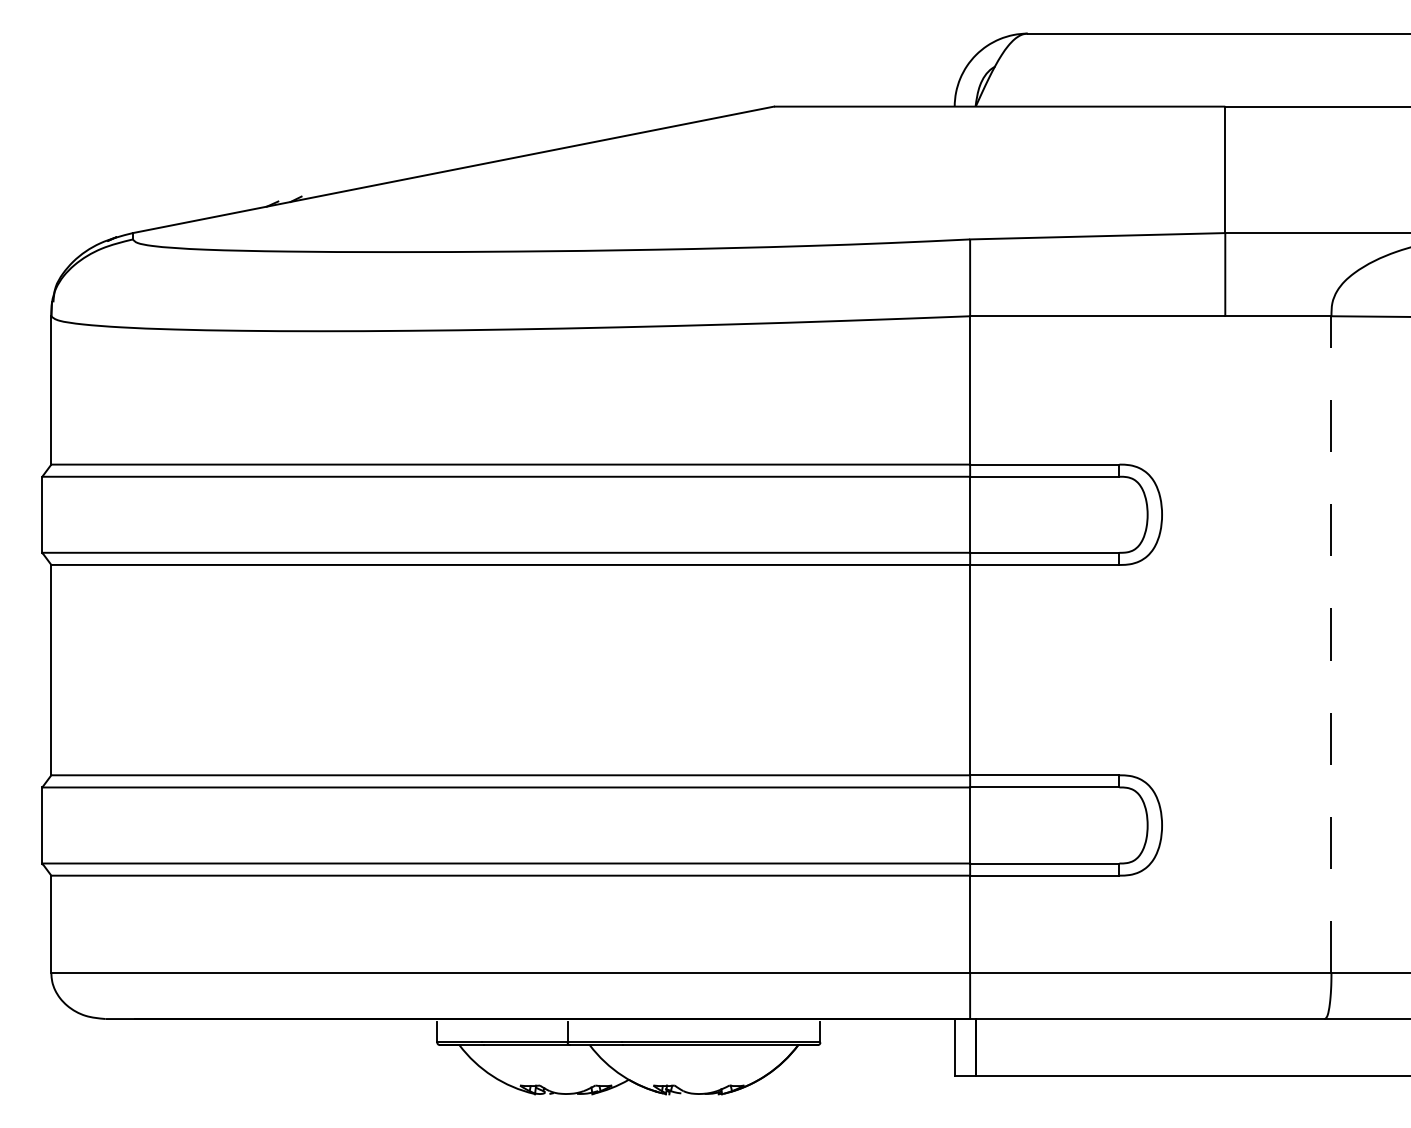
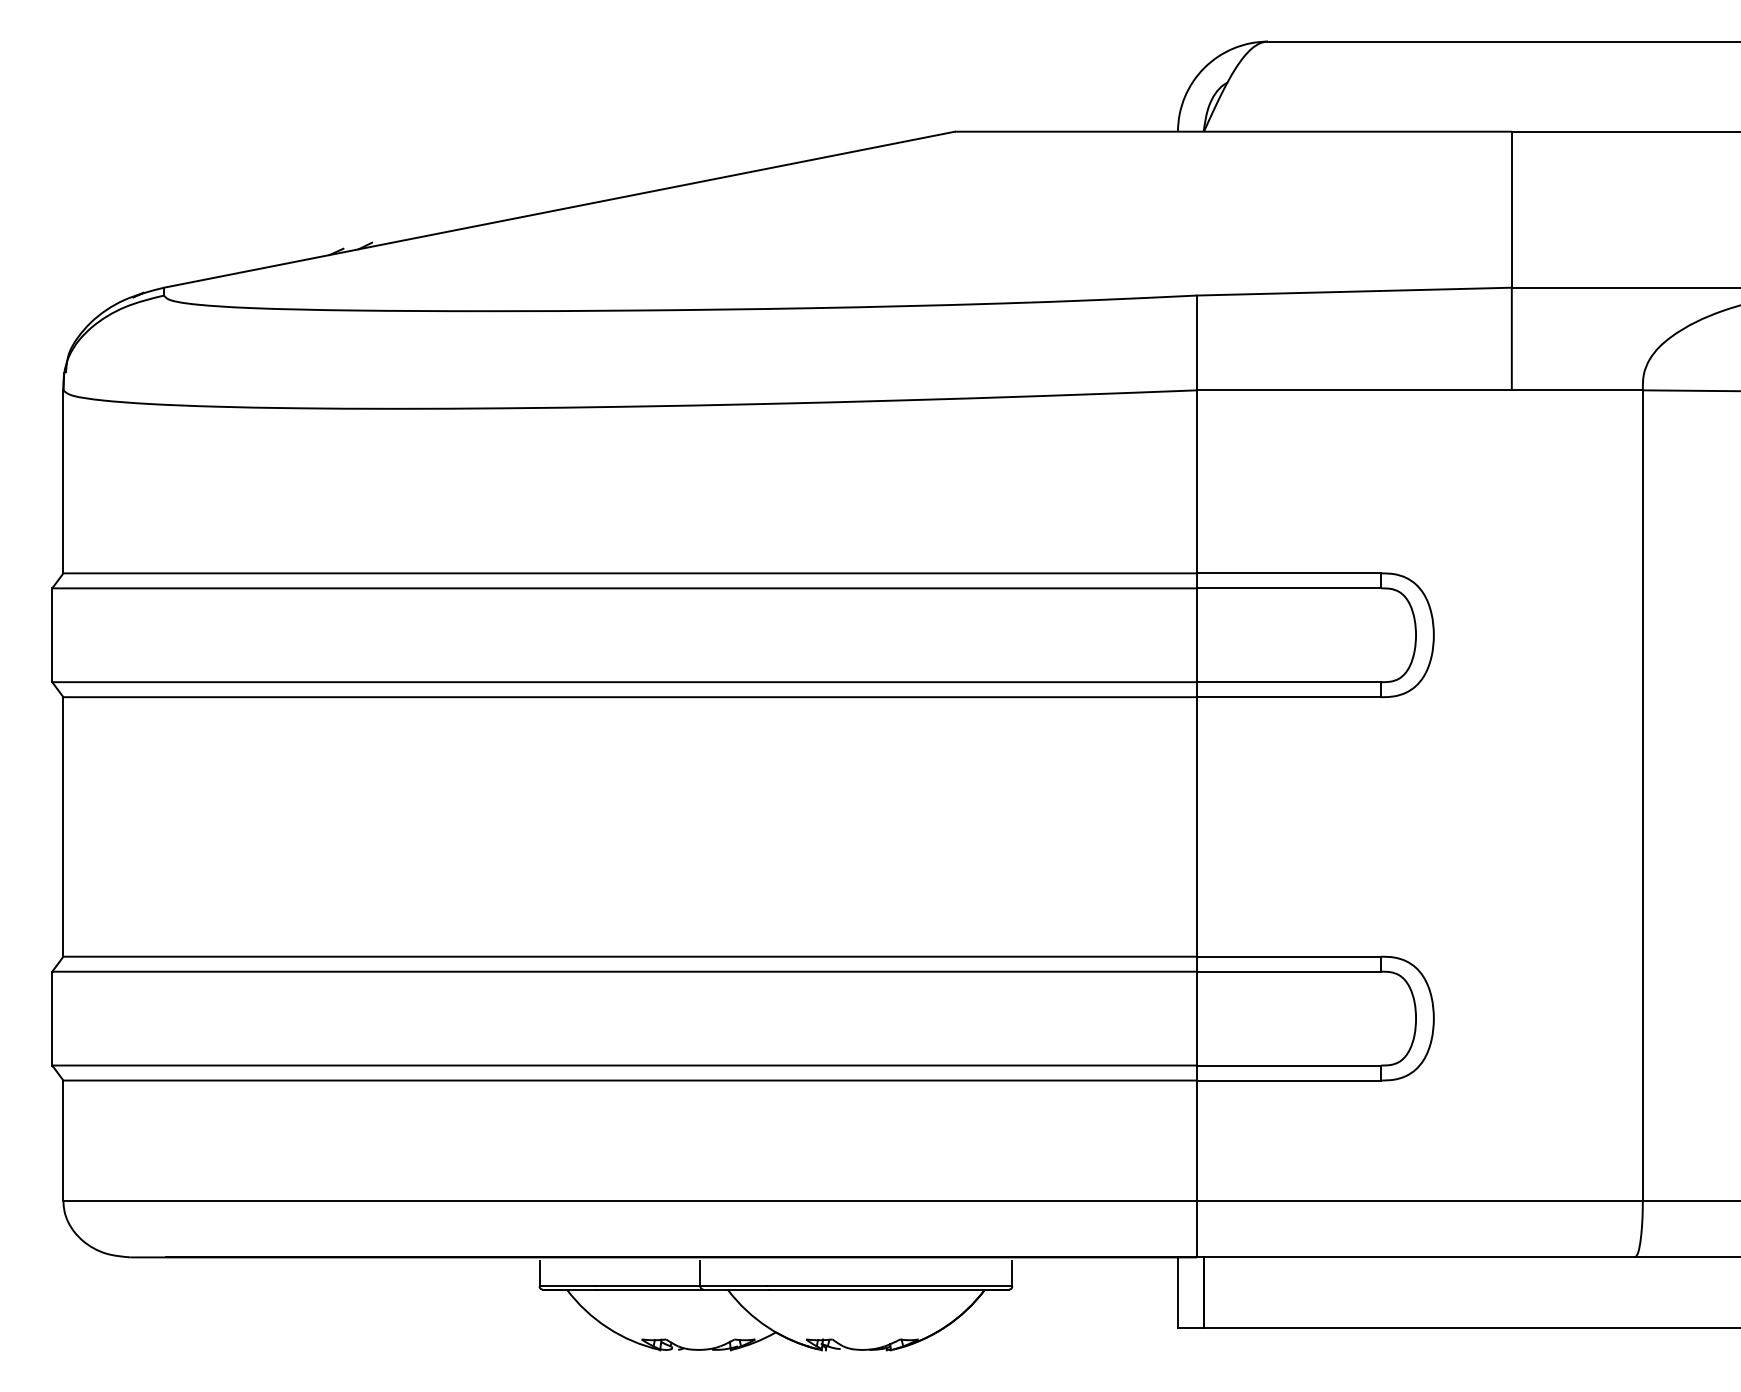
line: (1331, 644) -> (1642, 795), dashed -> solid

